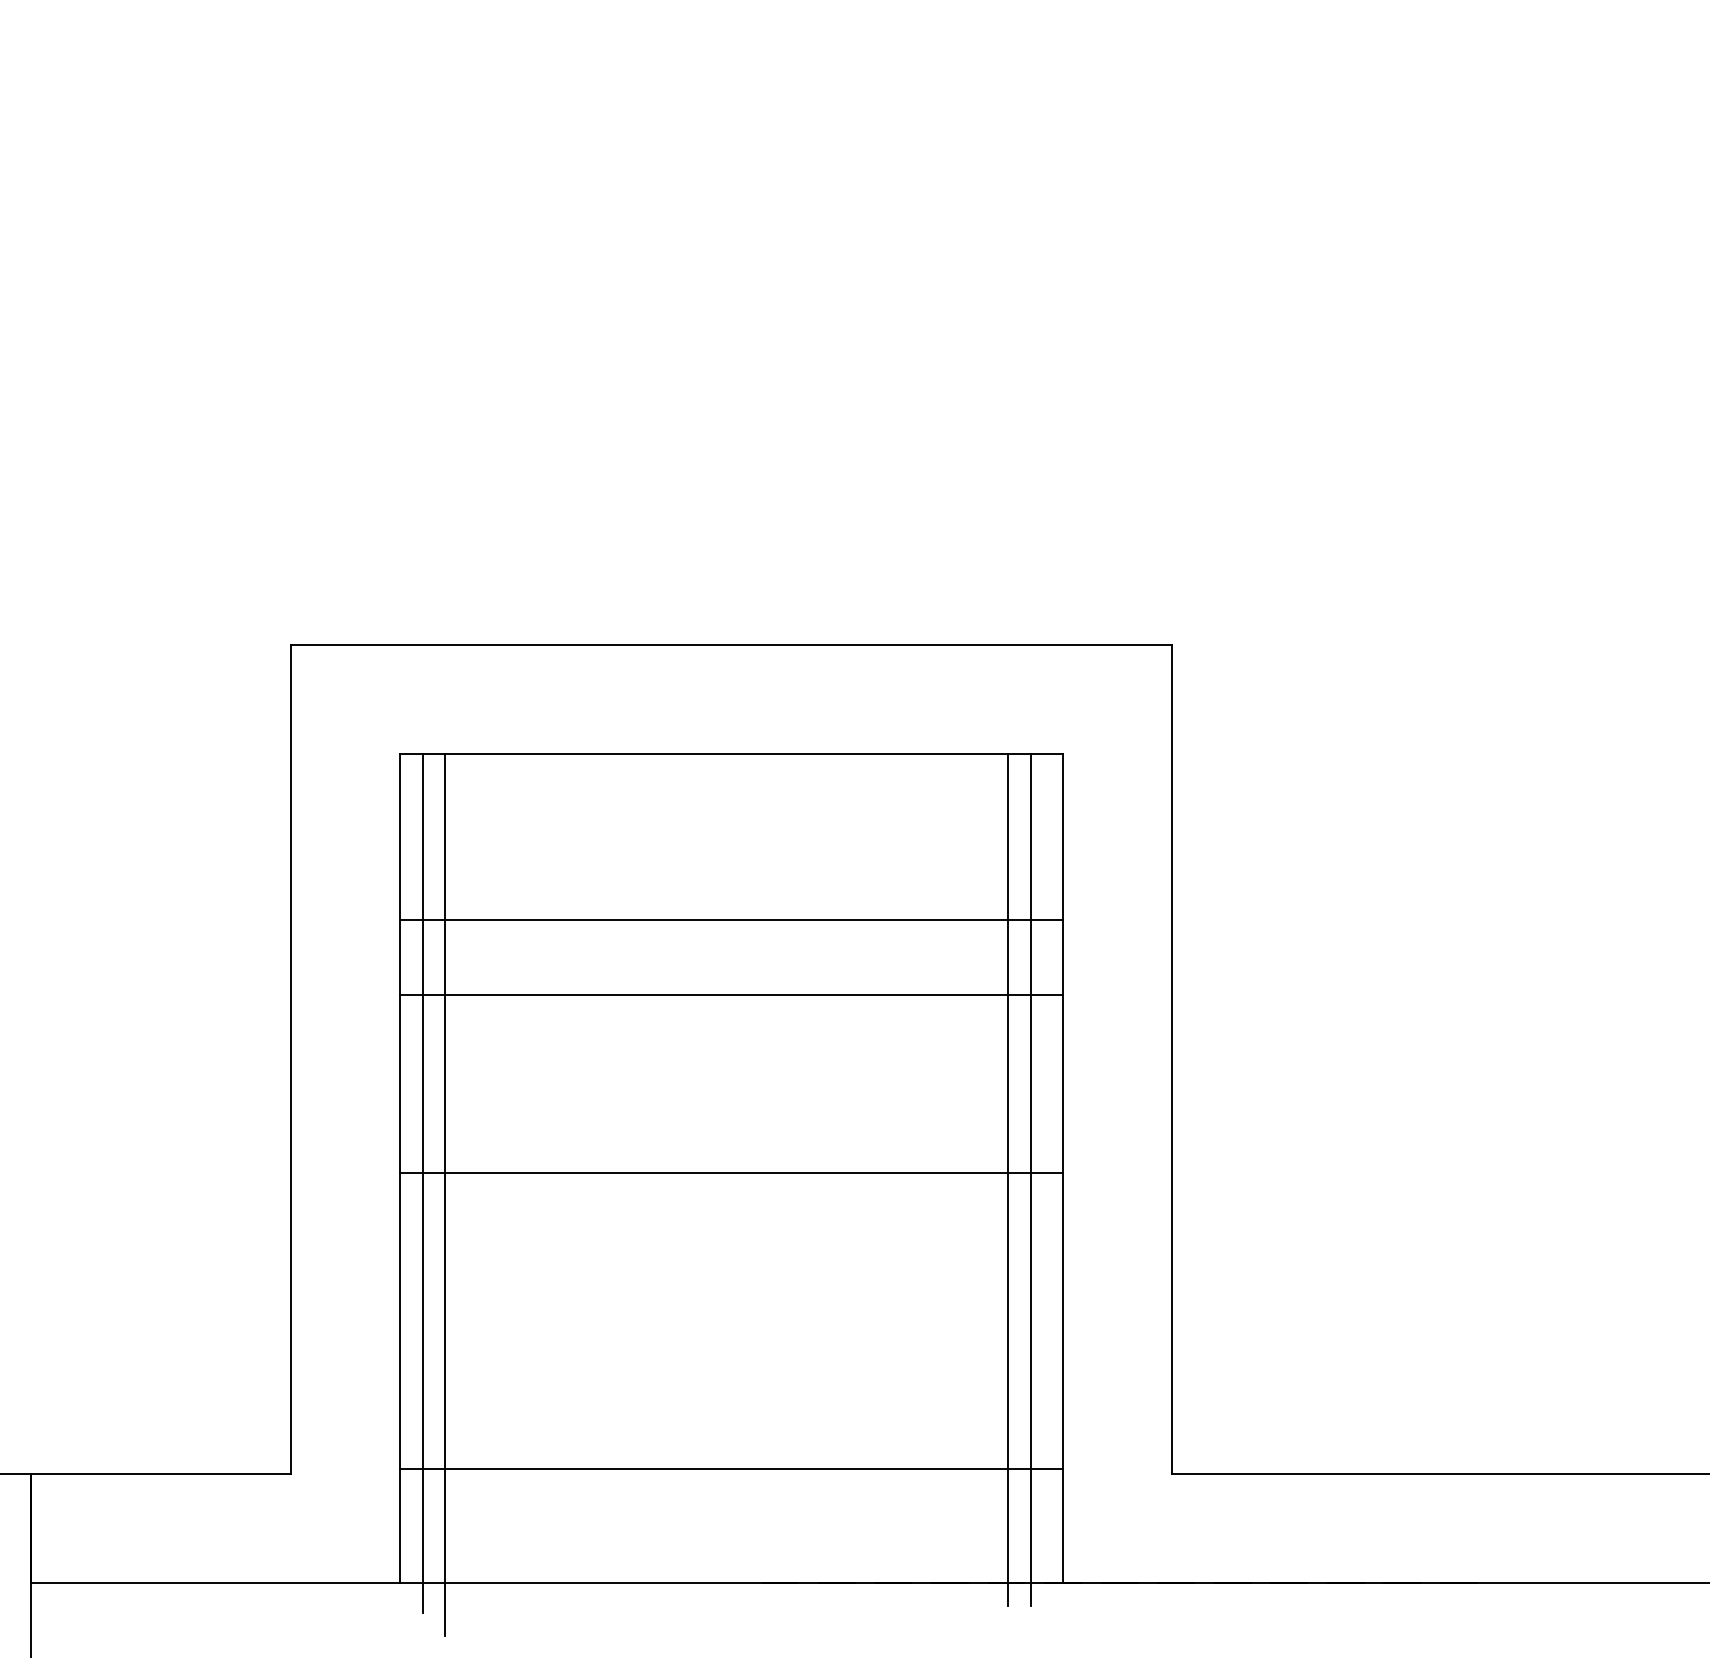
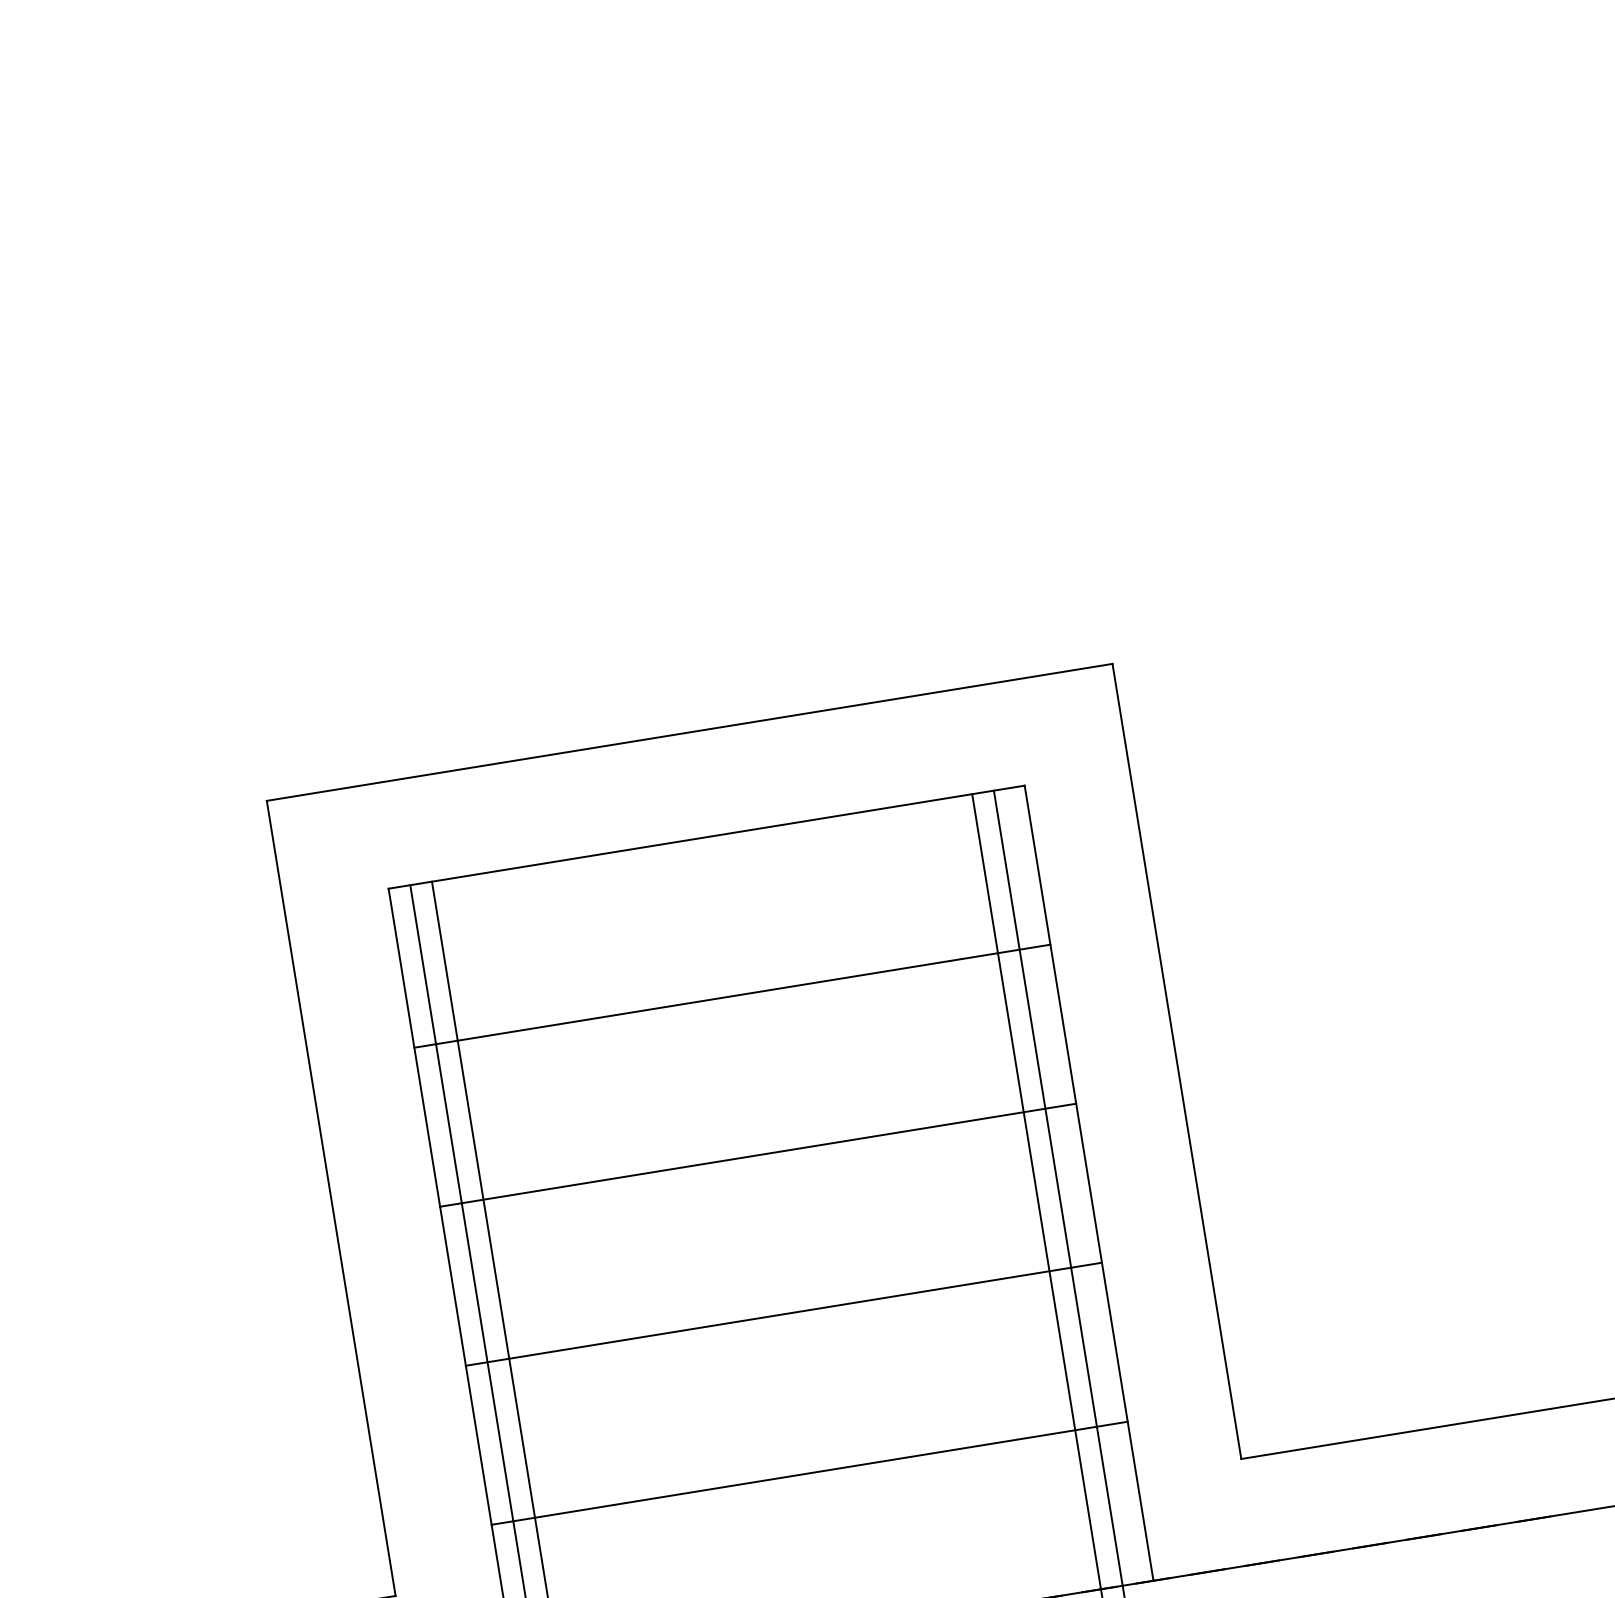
line: (731, 994) -> (758, 1155), moved
line: (731, 1173) -> (783, 1314), moved
line: (731, 1469) -> (809, 1473), moved

